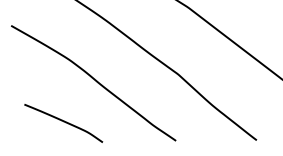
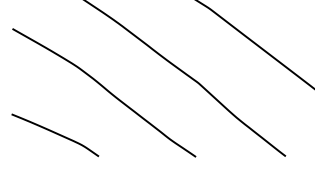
curve: (63, 122) -> (55, 134), moved

